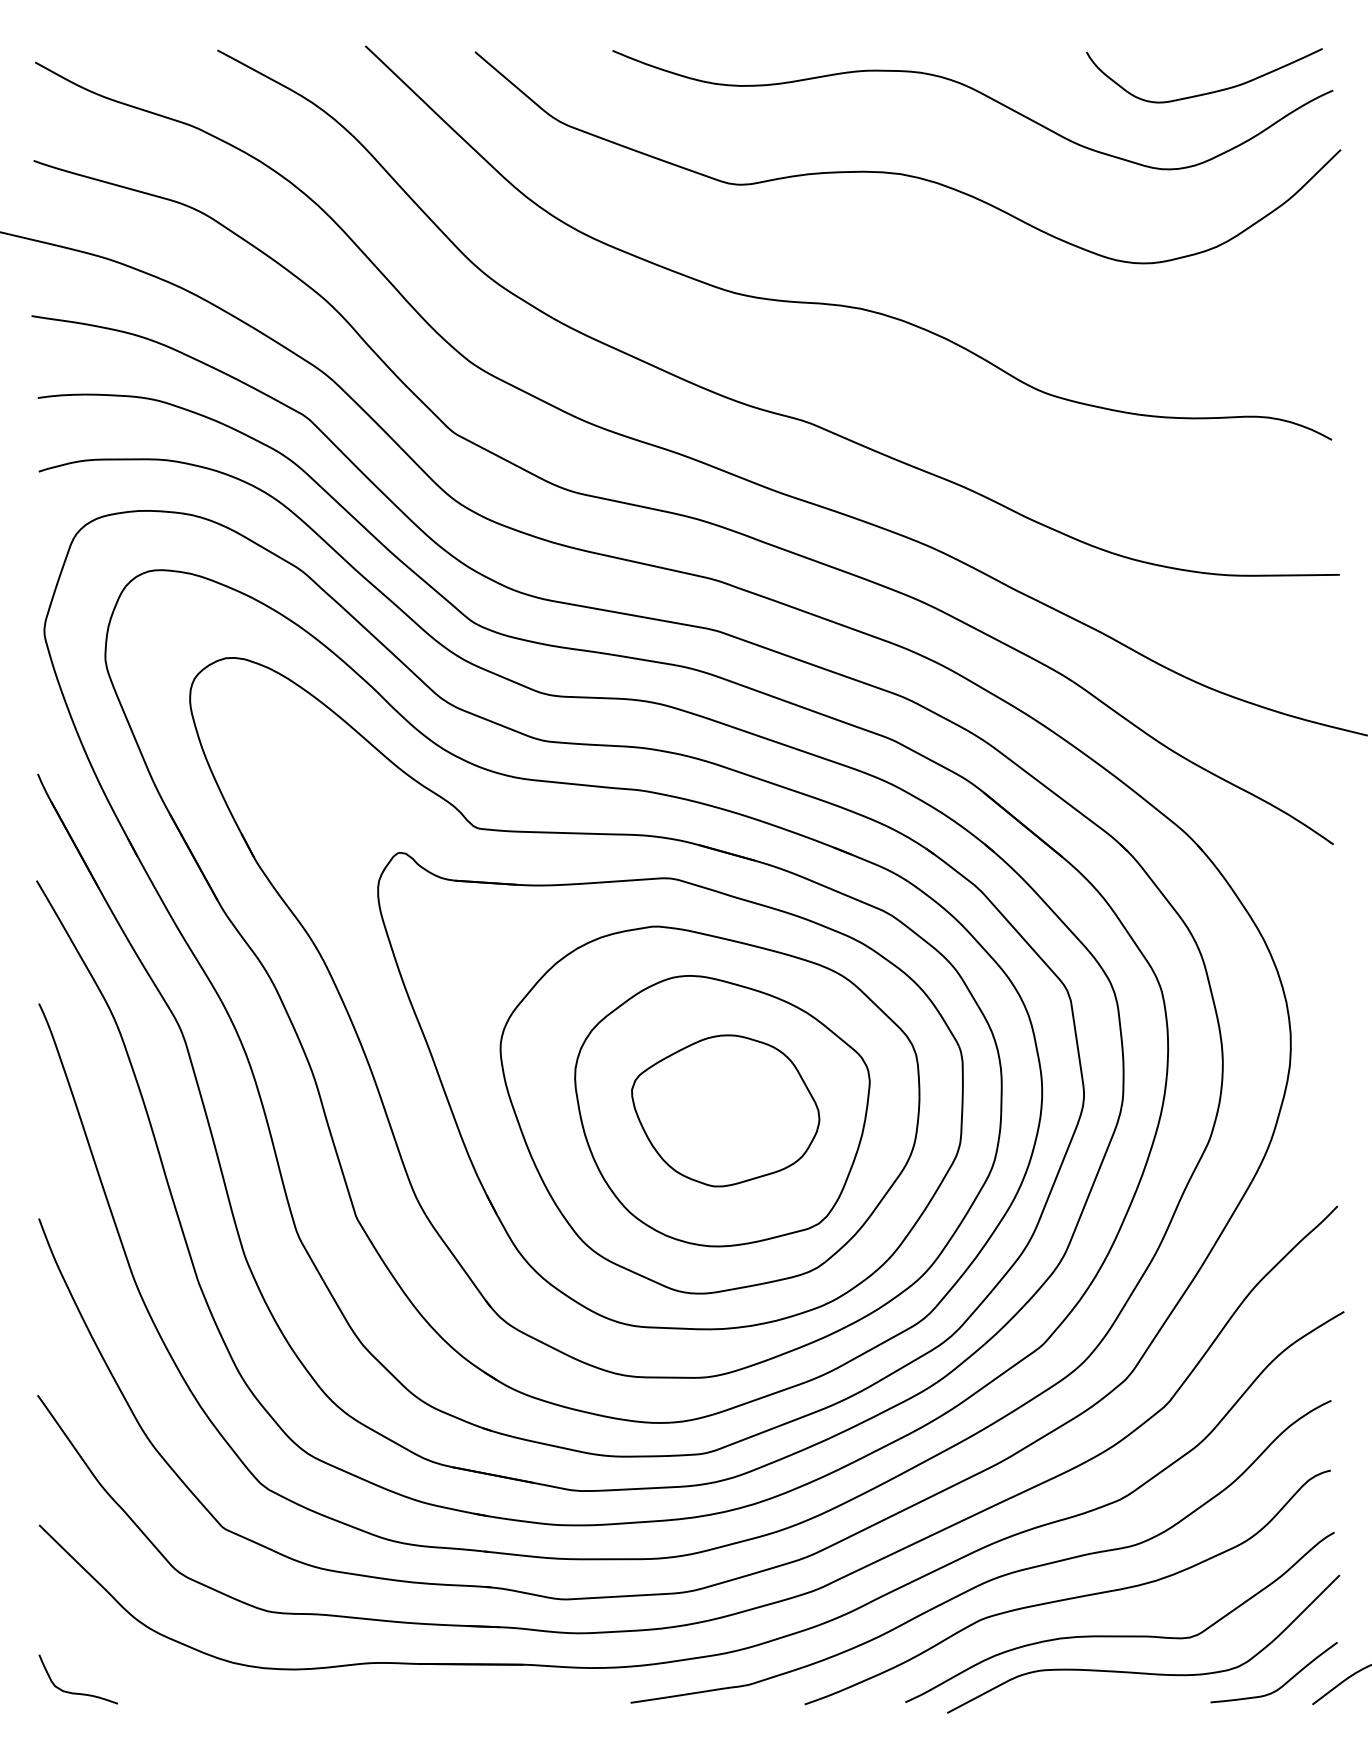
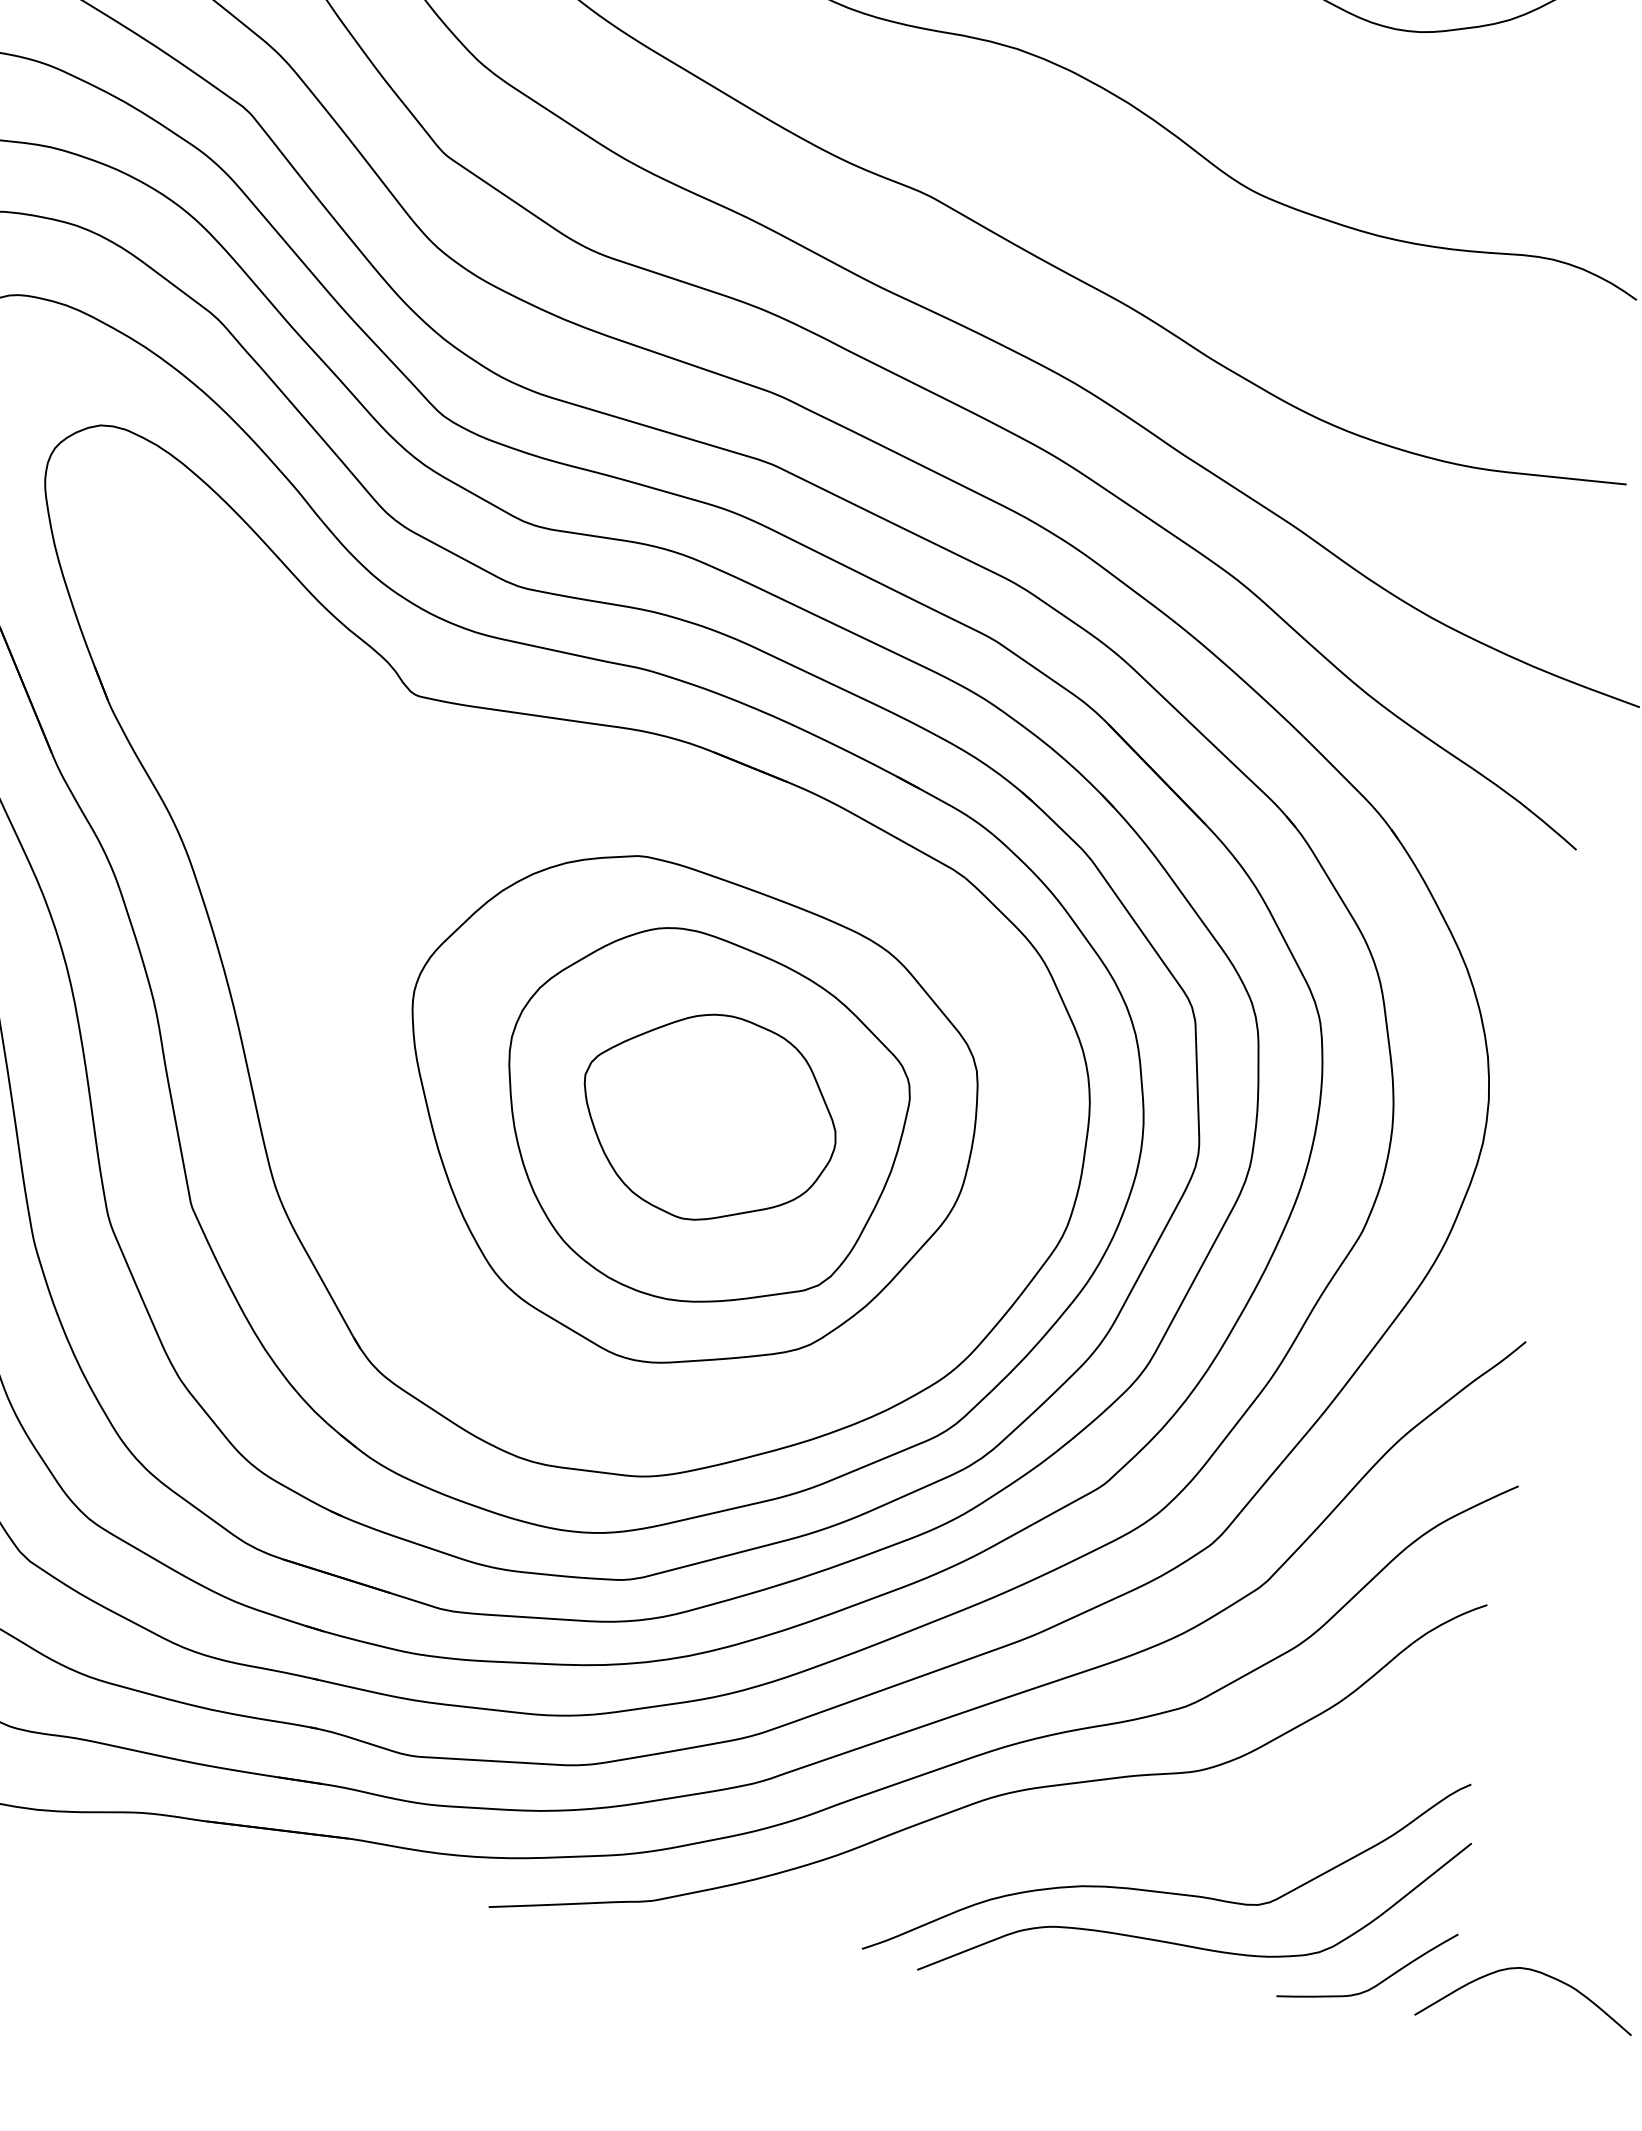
part: (670, 1091) -> (637, 1082), removed
curve: (1069, 1597) -> (1101, 1831), removed

